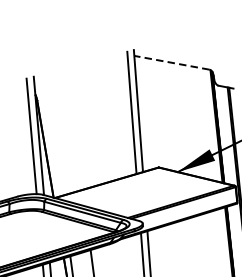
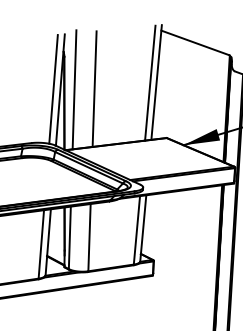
line: (172, 62) -> (195, 42), dashed -> solid
line: (74, 128) -> (94, 88), added
line: (53, 132) -> (74, 89), added

